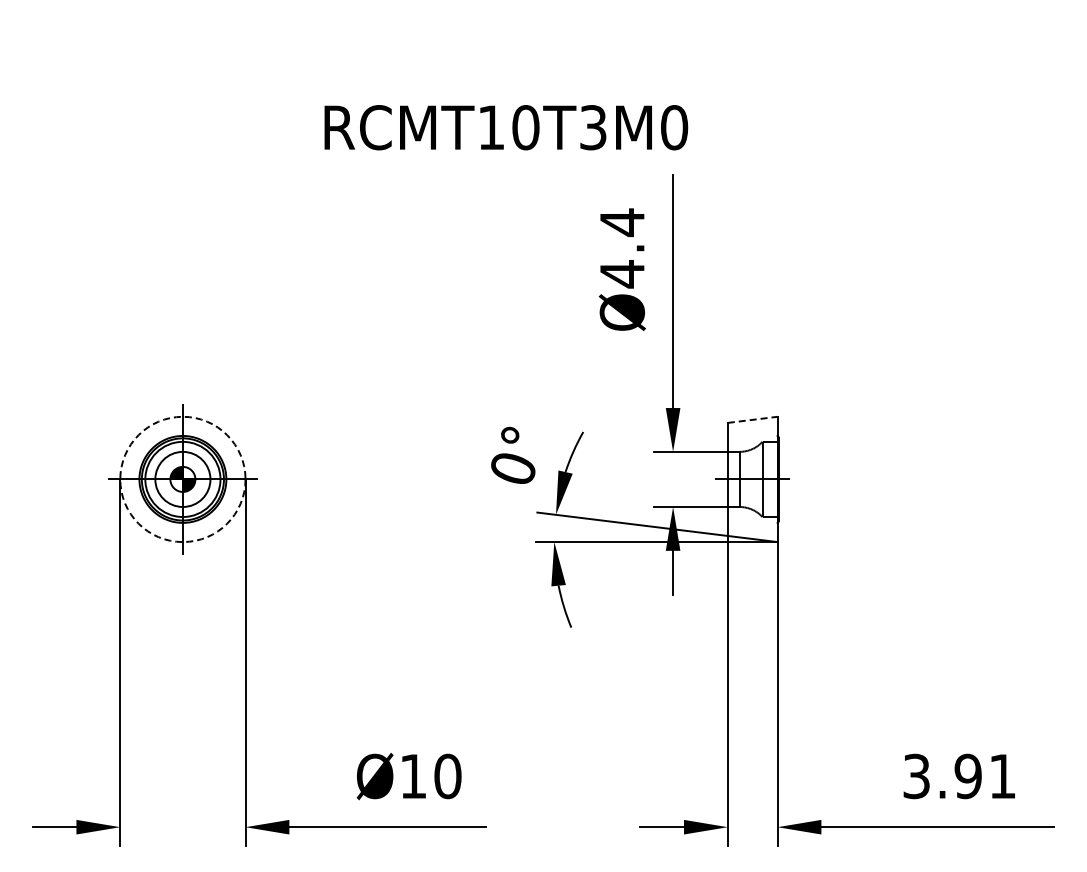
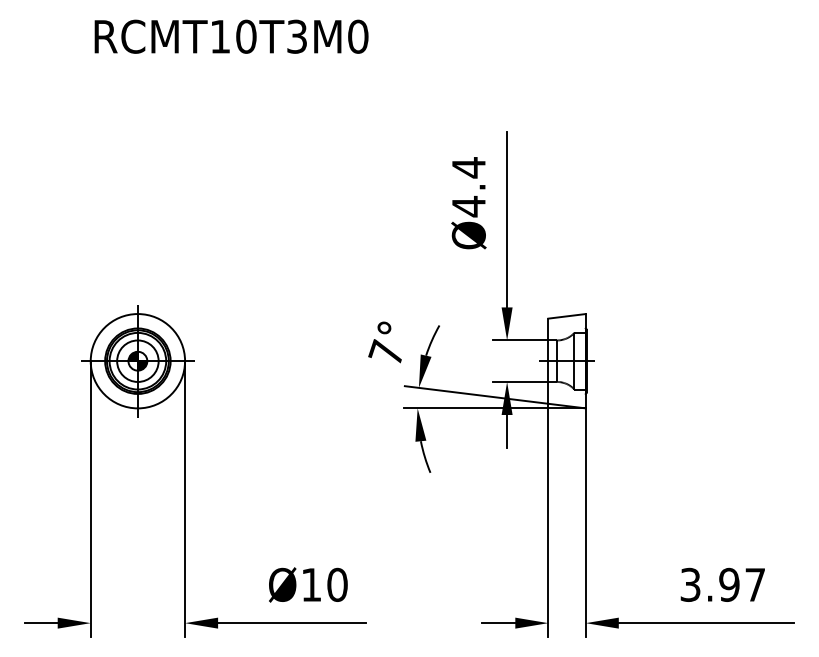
text: (506, 127) -> (231, 36), moved
line: (753, 419) -> (567, 316), dashed -> solid
text: (511, 466) -> (385, 351), 0° -> 7°
circle: (182, 479) -> (137, 361), dashed -> solid
text: (1002, 776) -> (755, 584), 3.91 -> 3.97

